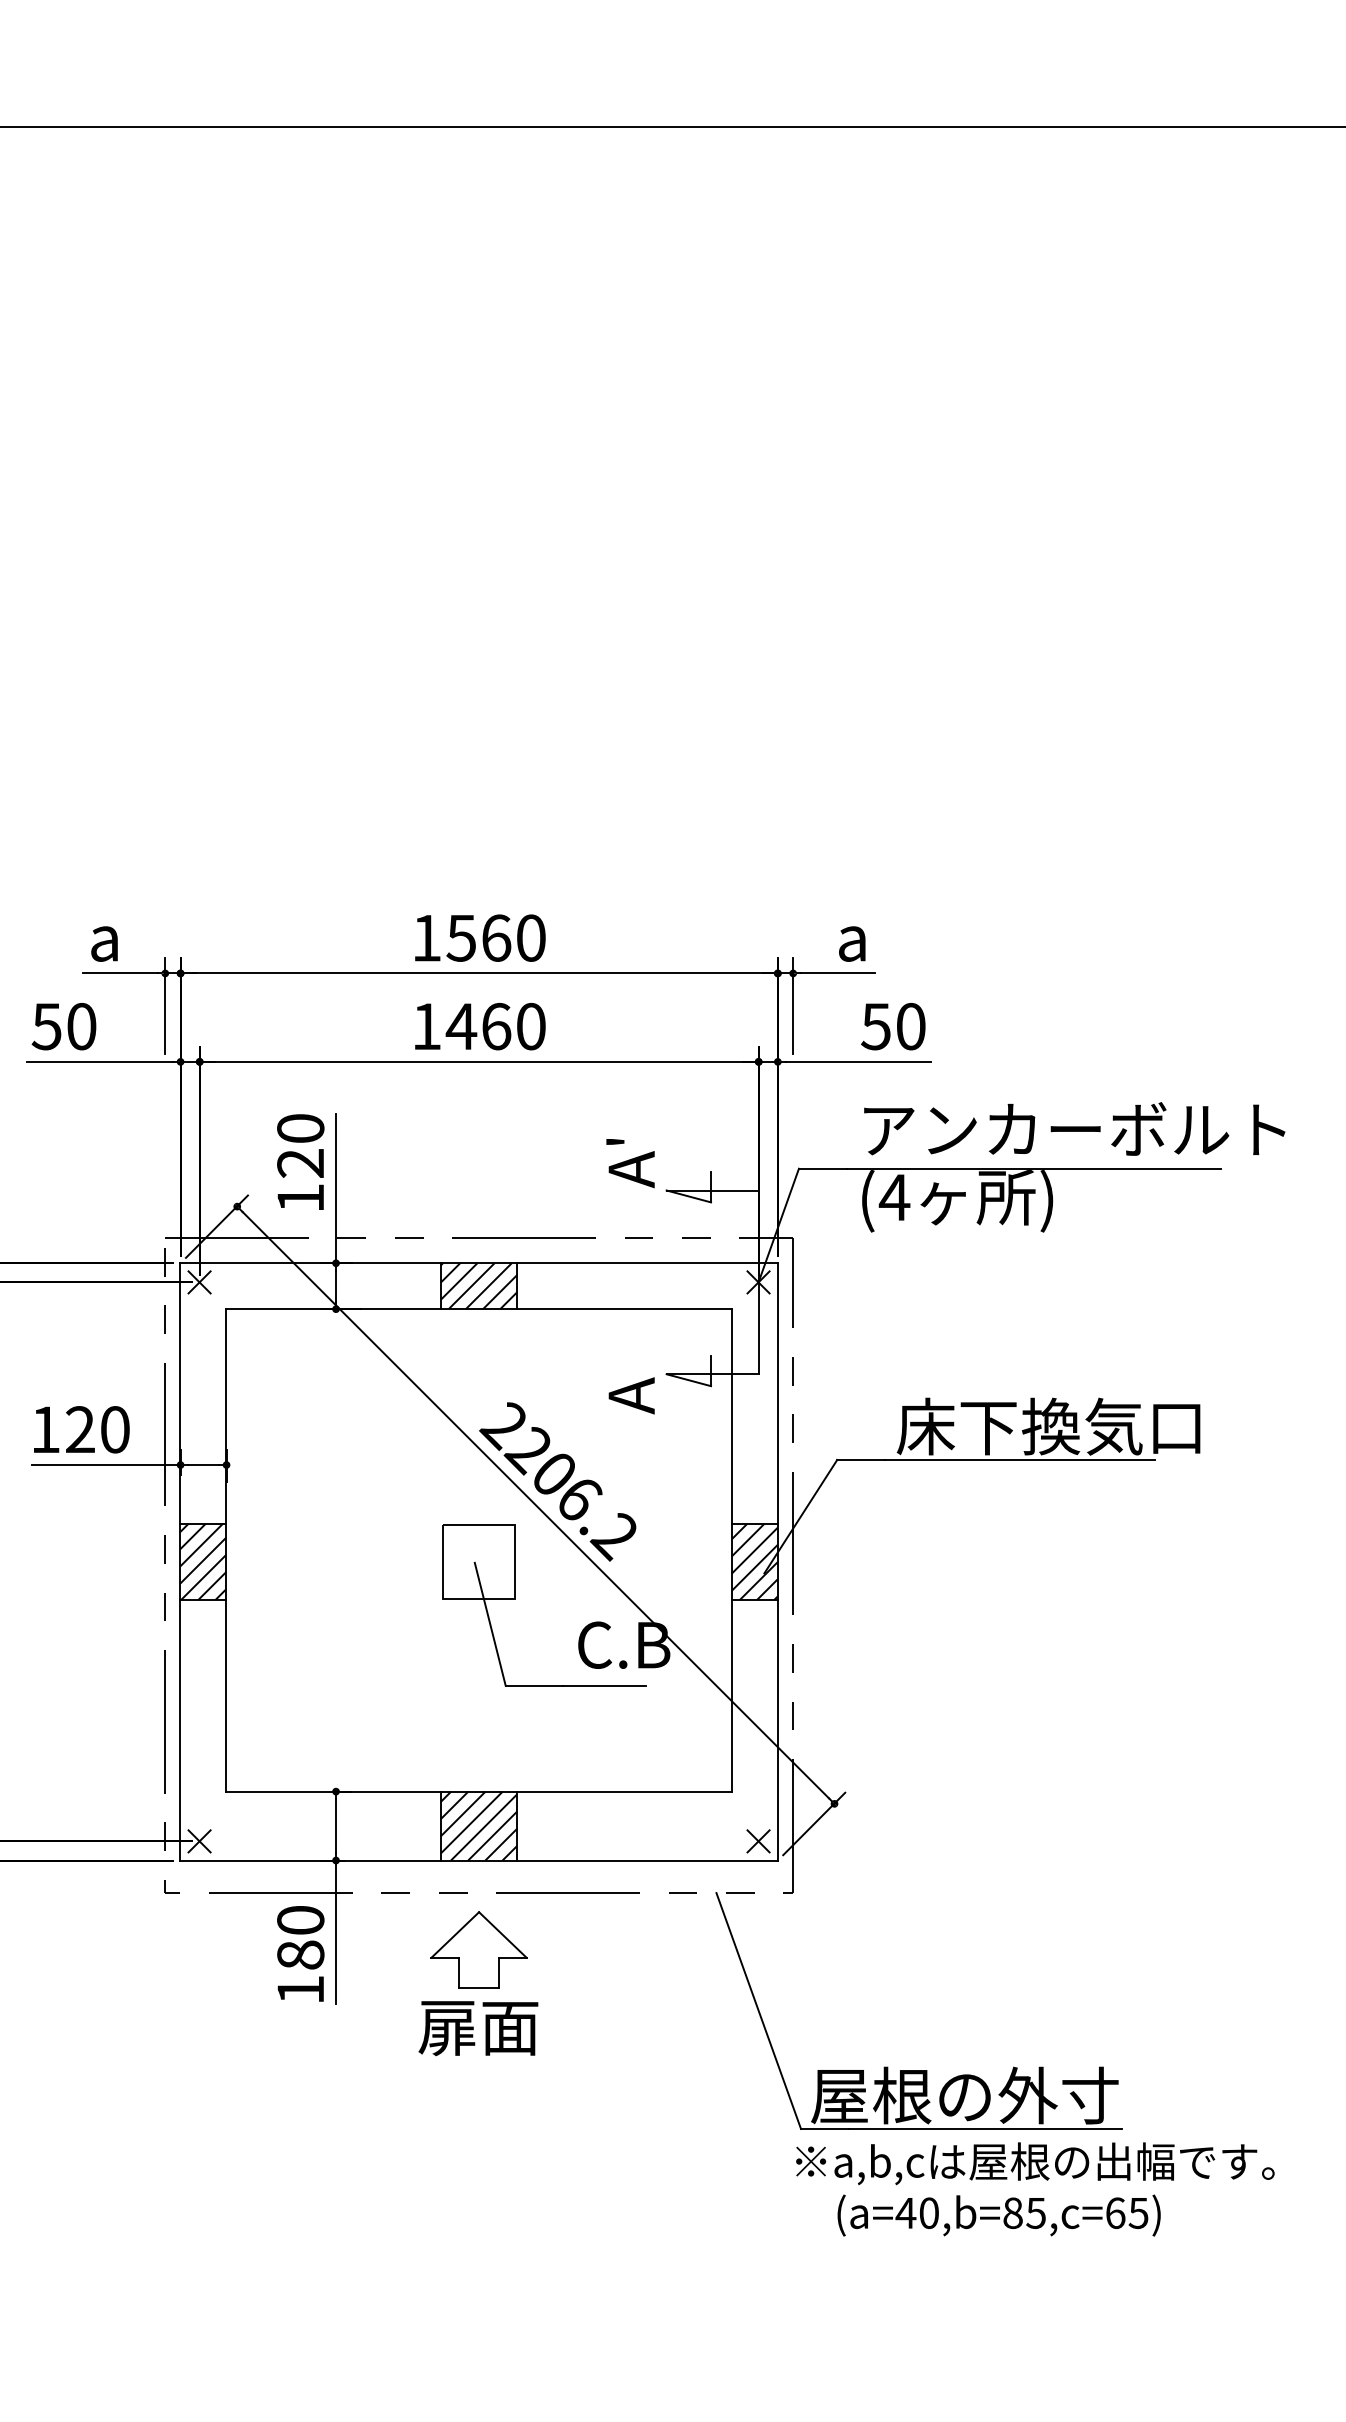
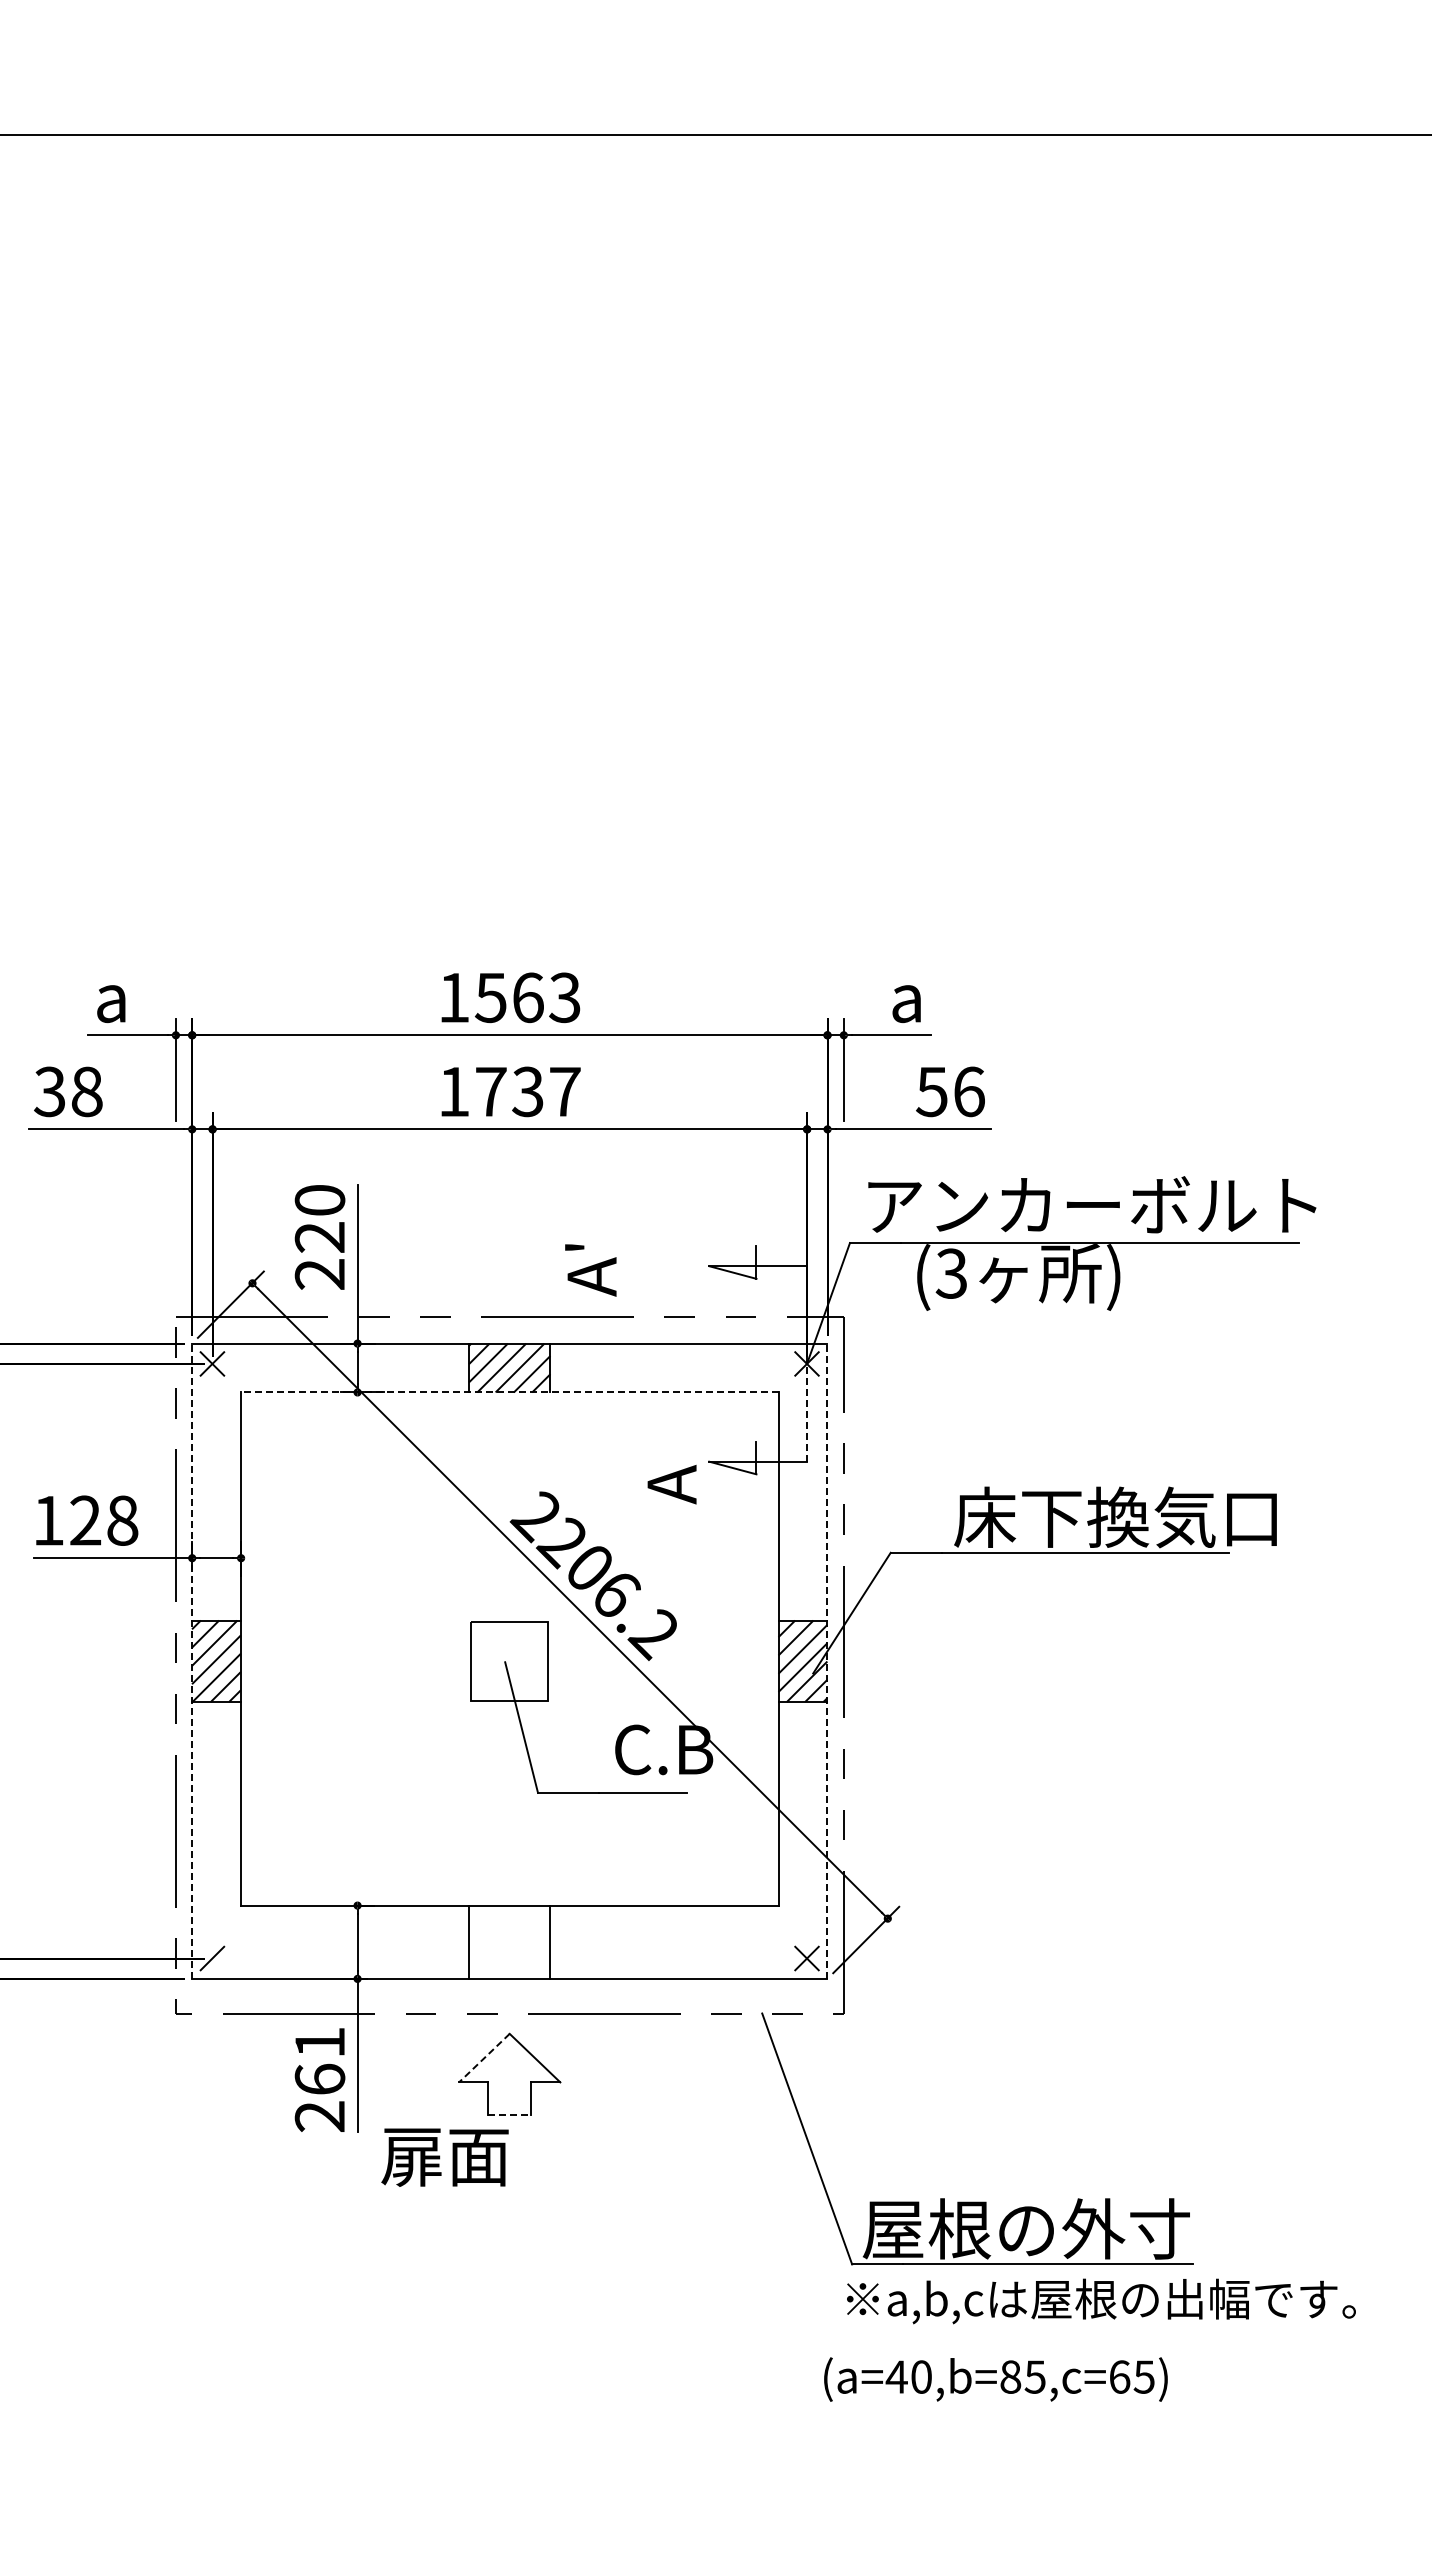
text: (530, 937) -> (564, 997), 1560 -> 1563
text: (64, 1026) -> (68, 1091), 50 -> 38
text: (495, 1026) -> (527, 1091), 1460 -> 1737
text: (911, 1026) -> (969, 1091), 50 -> 56
text: (1074, 1128) -> (1092, 1204), moved
text: (630, 1163) -> (590, 1270), moved
text: (894, 1197) -> (951, 1273), (4 -> (3
text: (300, 1198) -> (319, 1274), 120 -> 220
line: (478, 1309) -> (509, 1392), solid -> dashed
line: (759, 1324) -> (807, 1408), solid -> dashed
text: (115, 1429) -> (122, 1520), 120 -> 128
line: (180, 1562) -> (192, 1661), solid -> dashed
line: (777, 1562) -> (827, 1661), solid -> dashed
hatch: (478, 1825) -> (509, 1941), removed
line: (199, 1841) -> (212, 1958), removed
line: (455, 1935) -> (484, 2058), solid -> dashed
text: (300, 1955) -> (319, 2079), 180 -> 261
line: (478, 1988) -> (509, 2115), solid -> dashed
text: (477, 2028) -> (444, 2157), moved
text: (998, 2215) -> (995, 2379), moved

